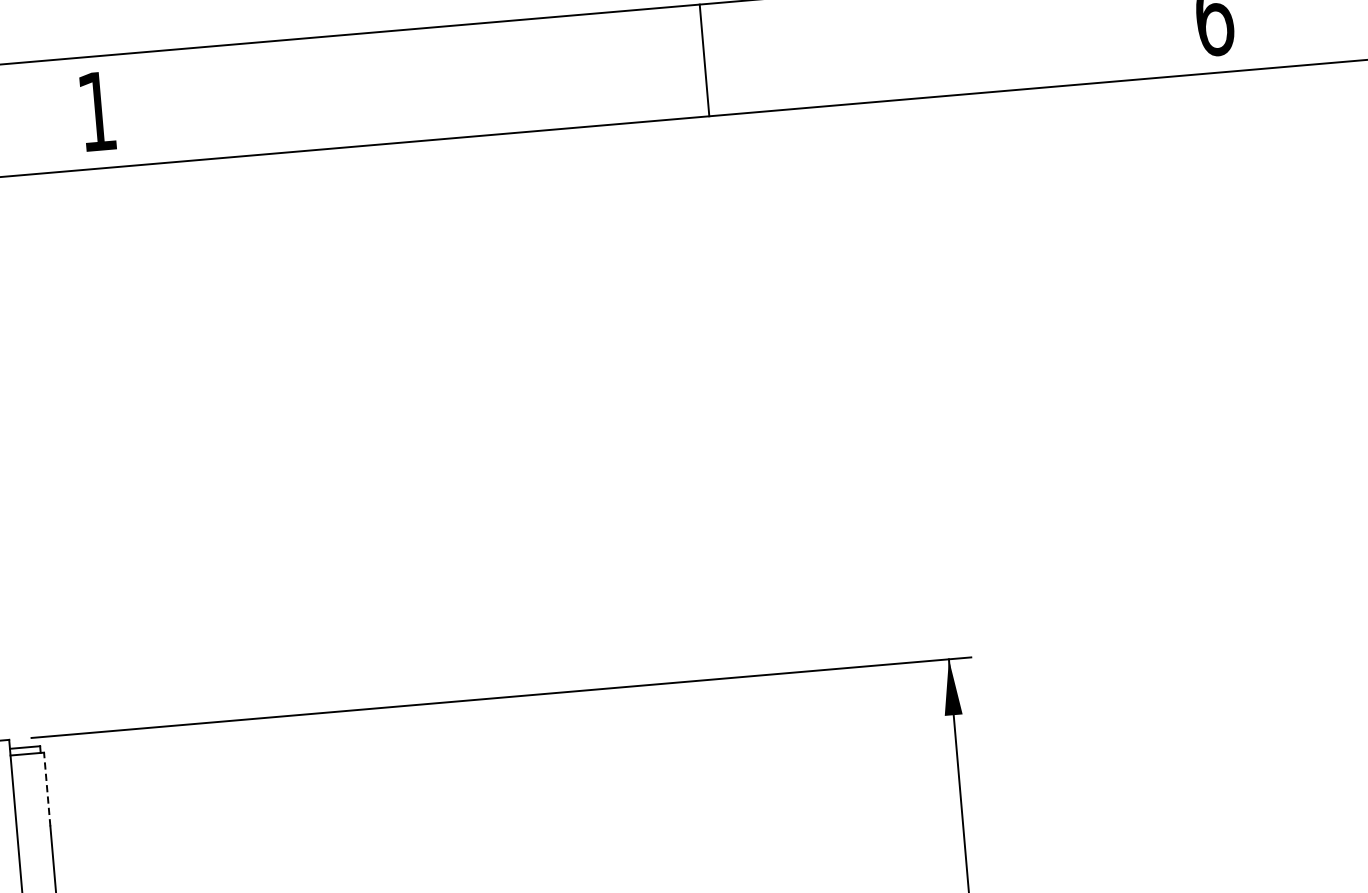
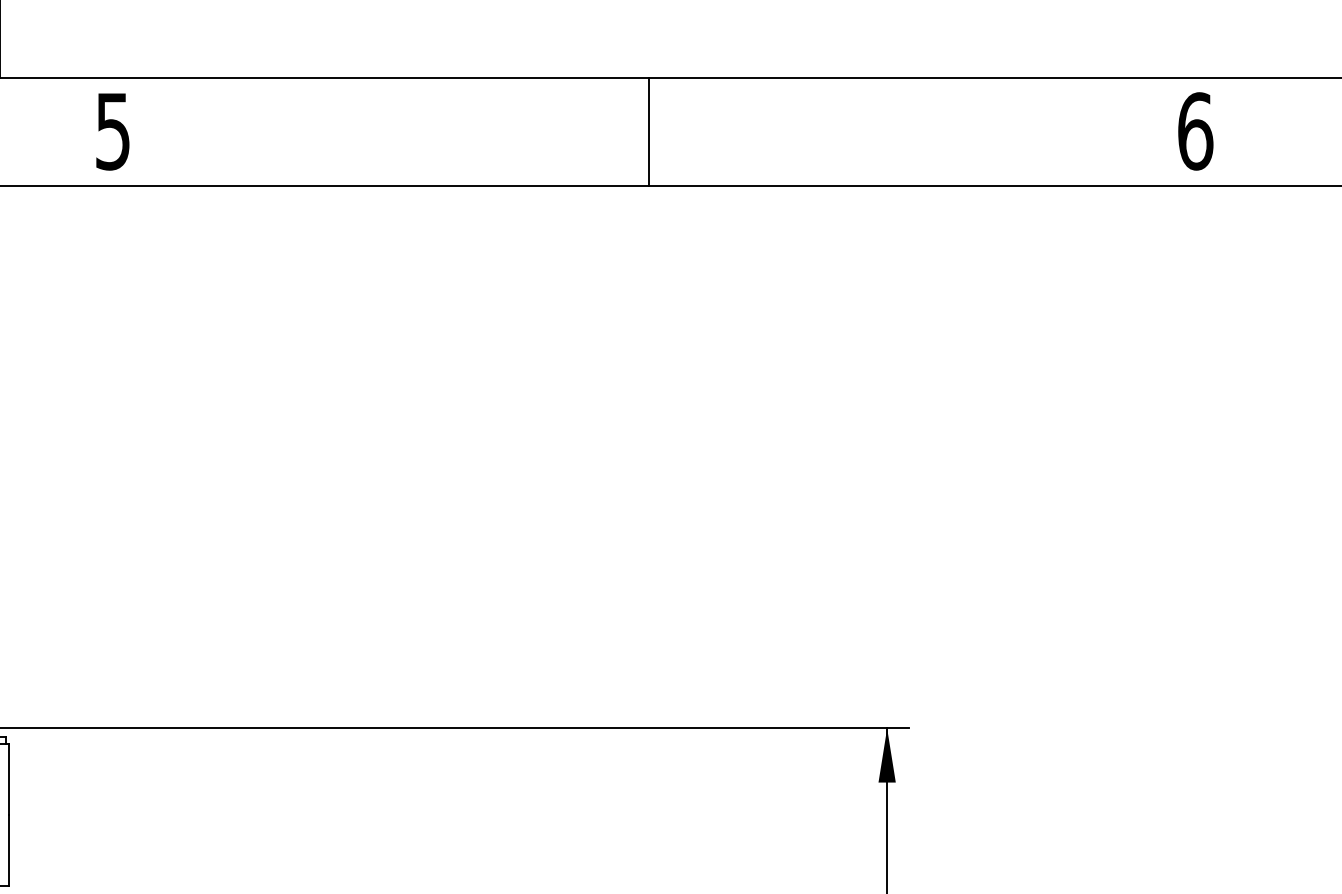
line: (704, 60) -> (649, 132), moved
text: (96, 111) -> (112, 131), 1 -> 5
line: (47, 789) -> (9, 779), dashed -> solid

